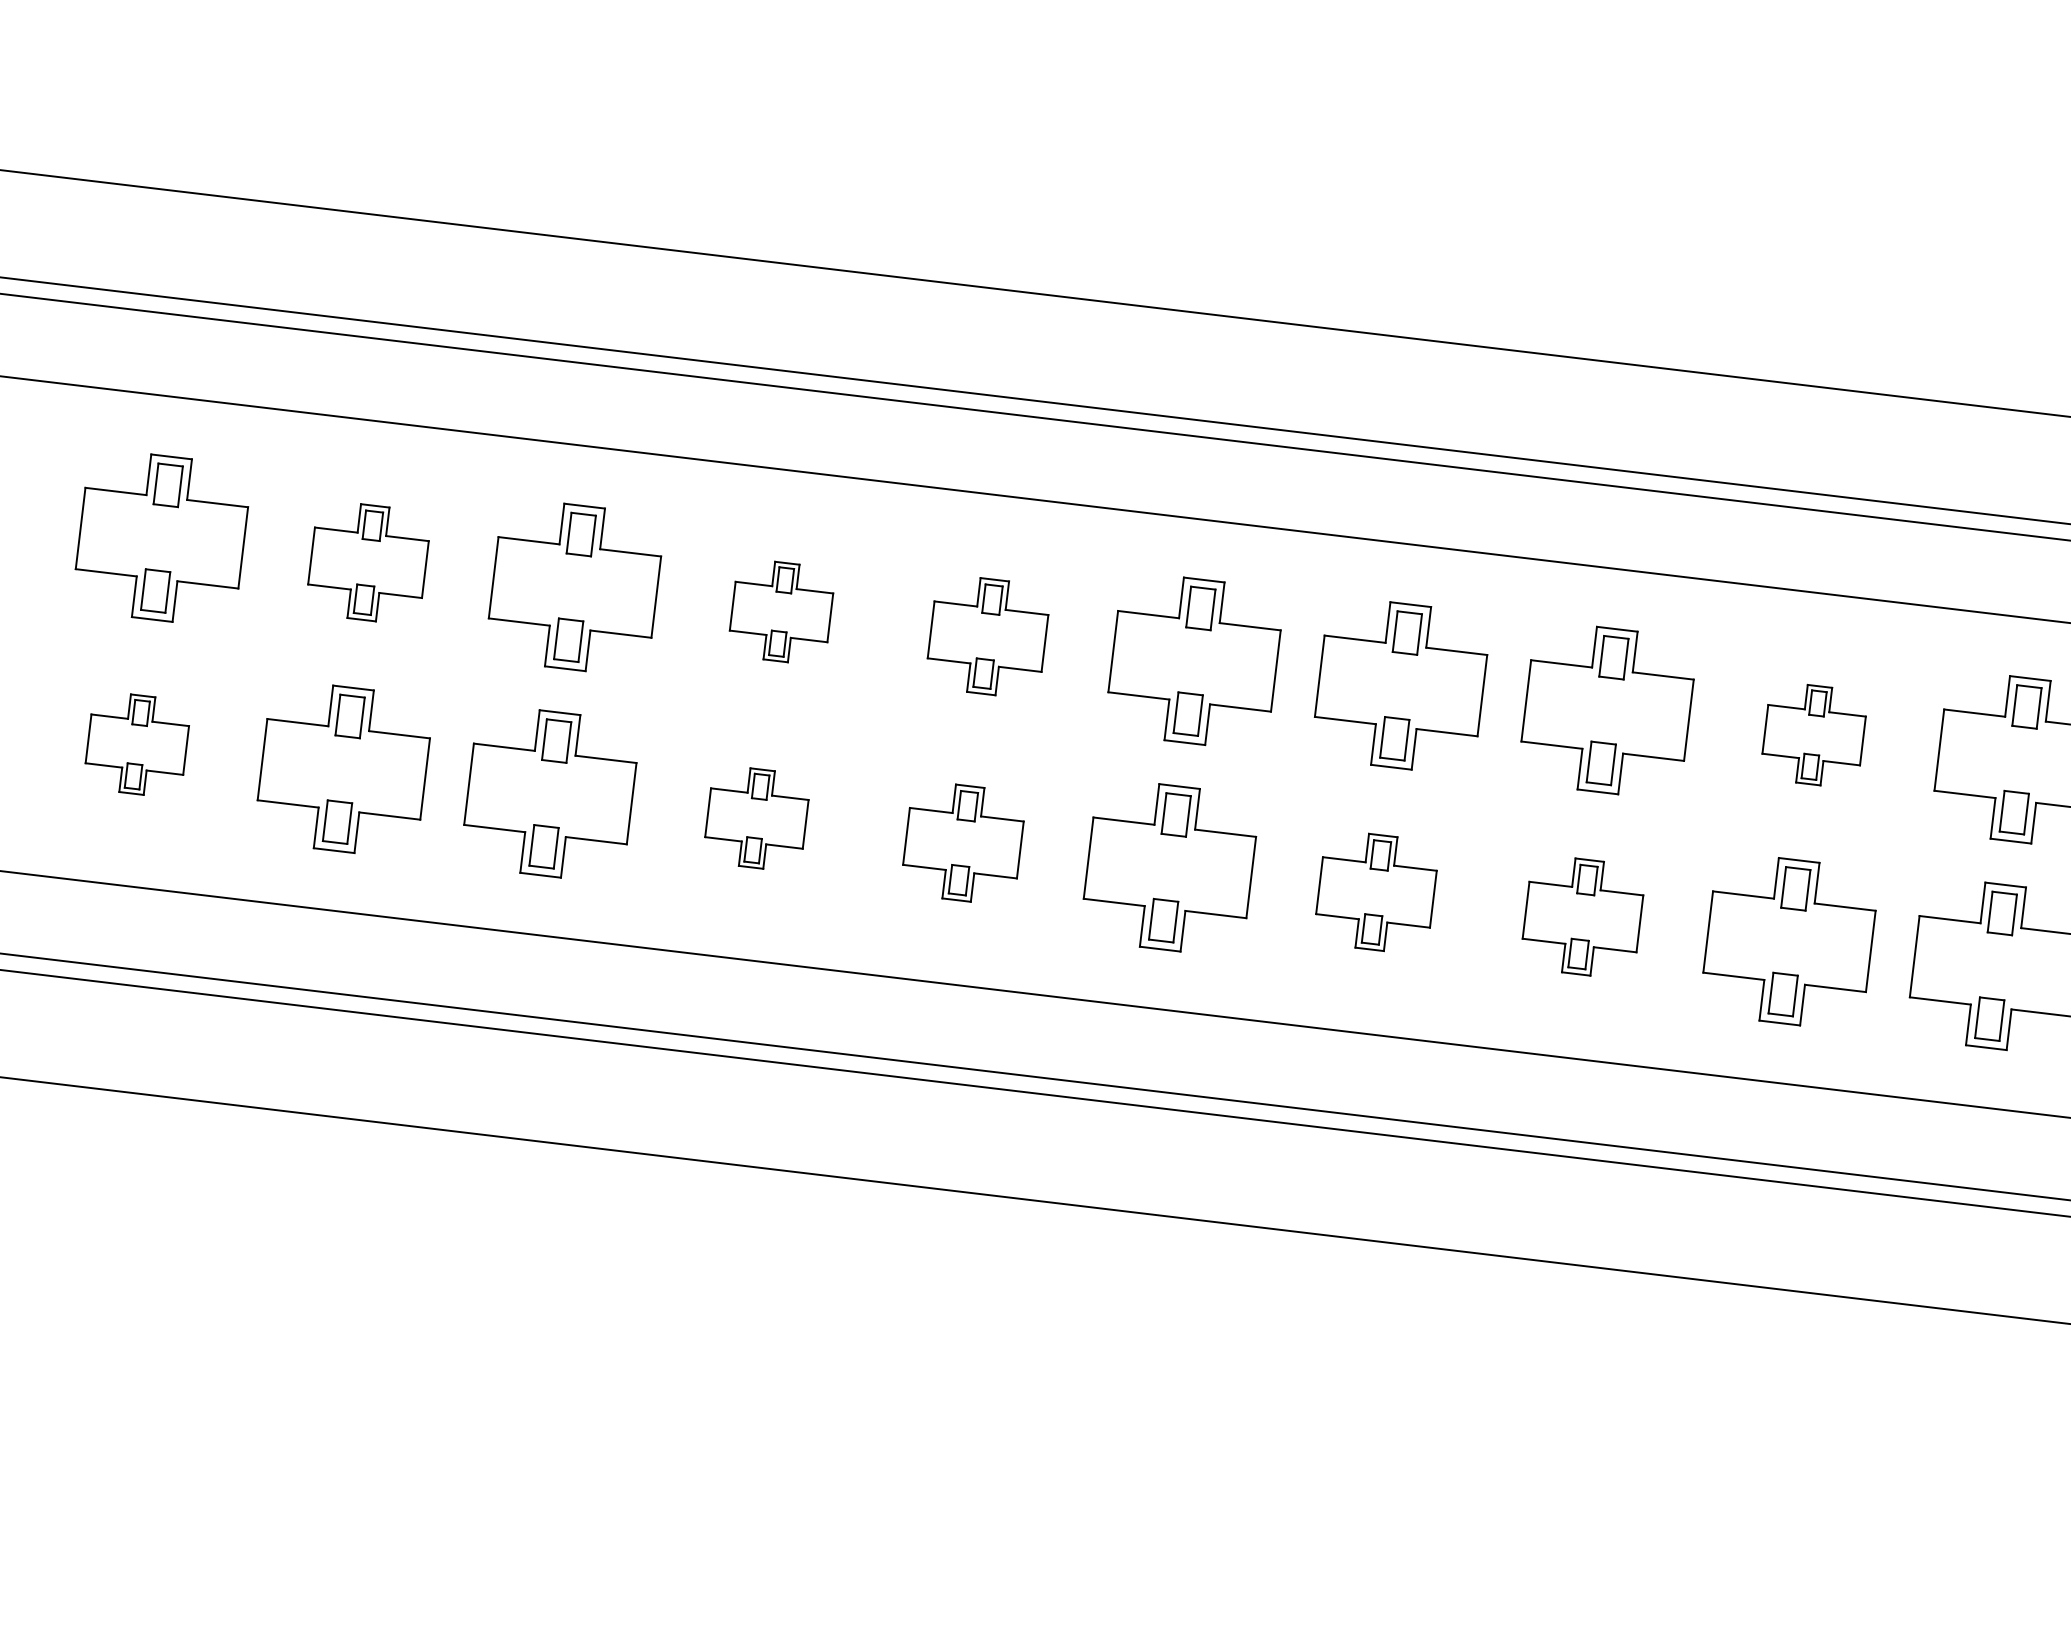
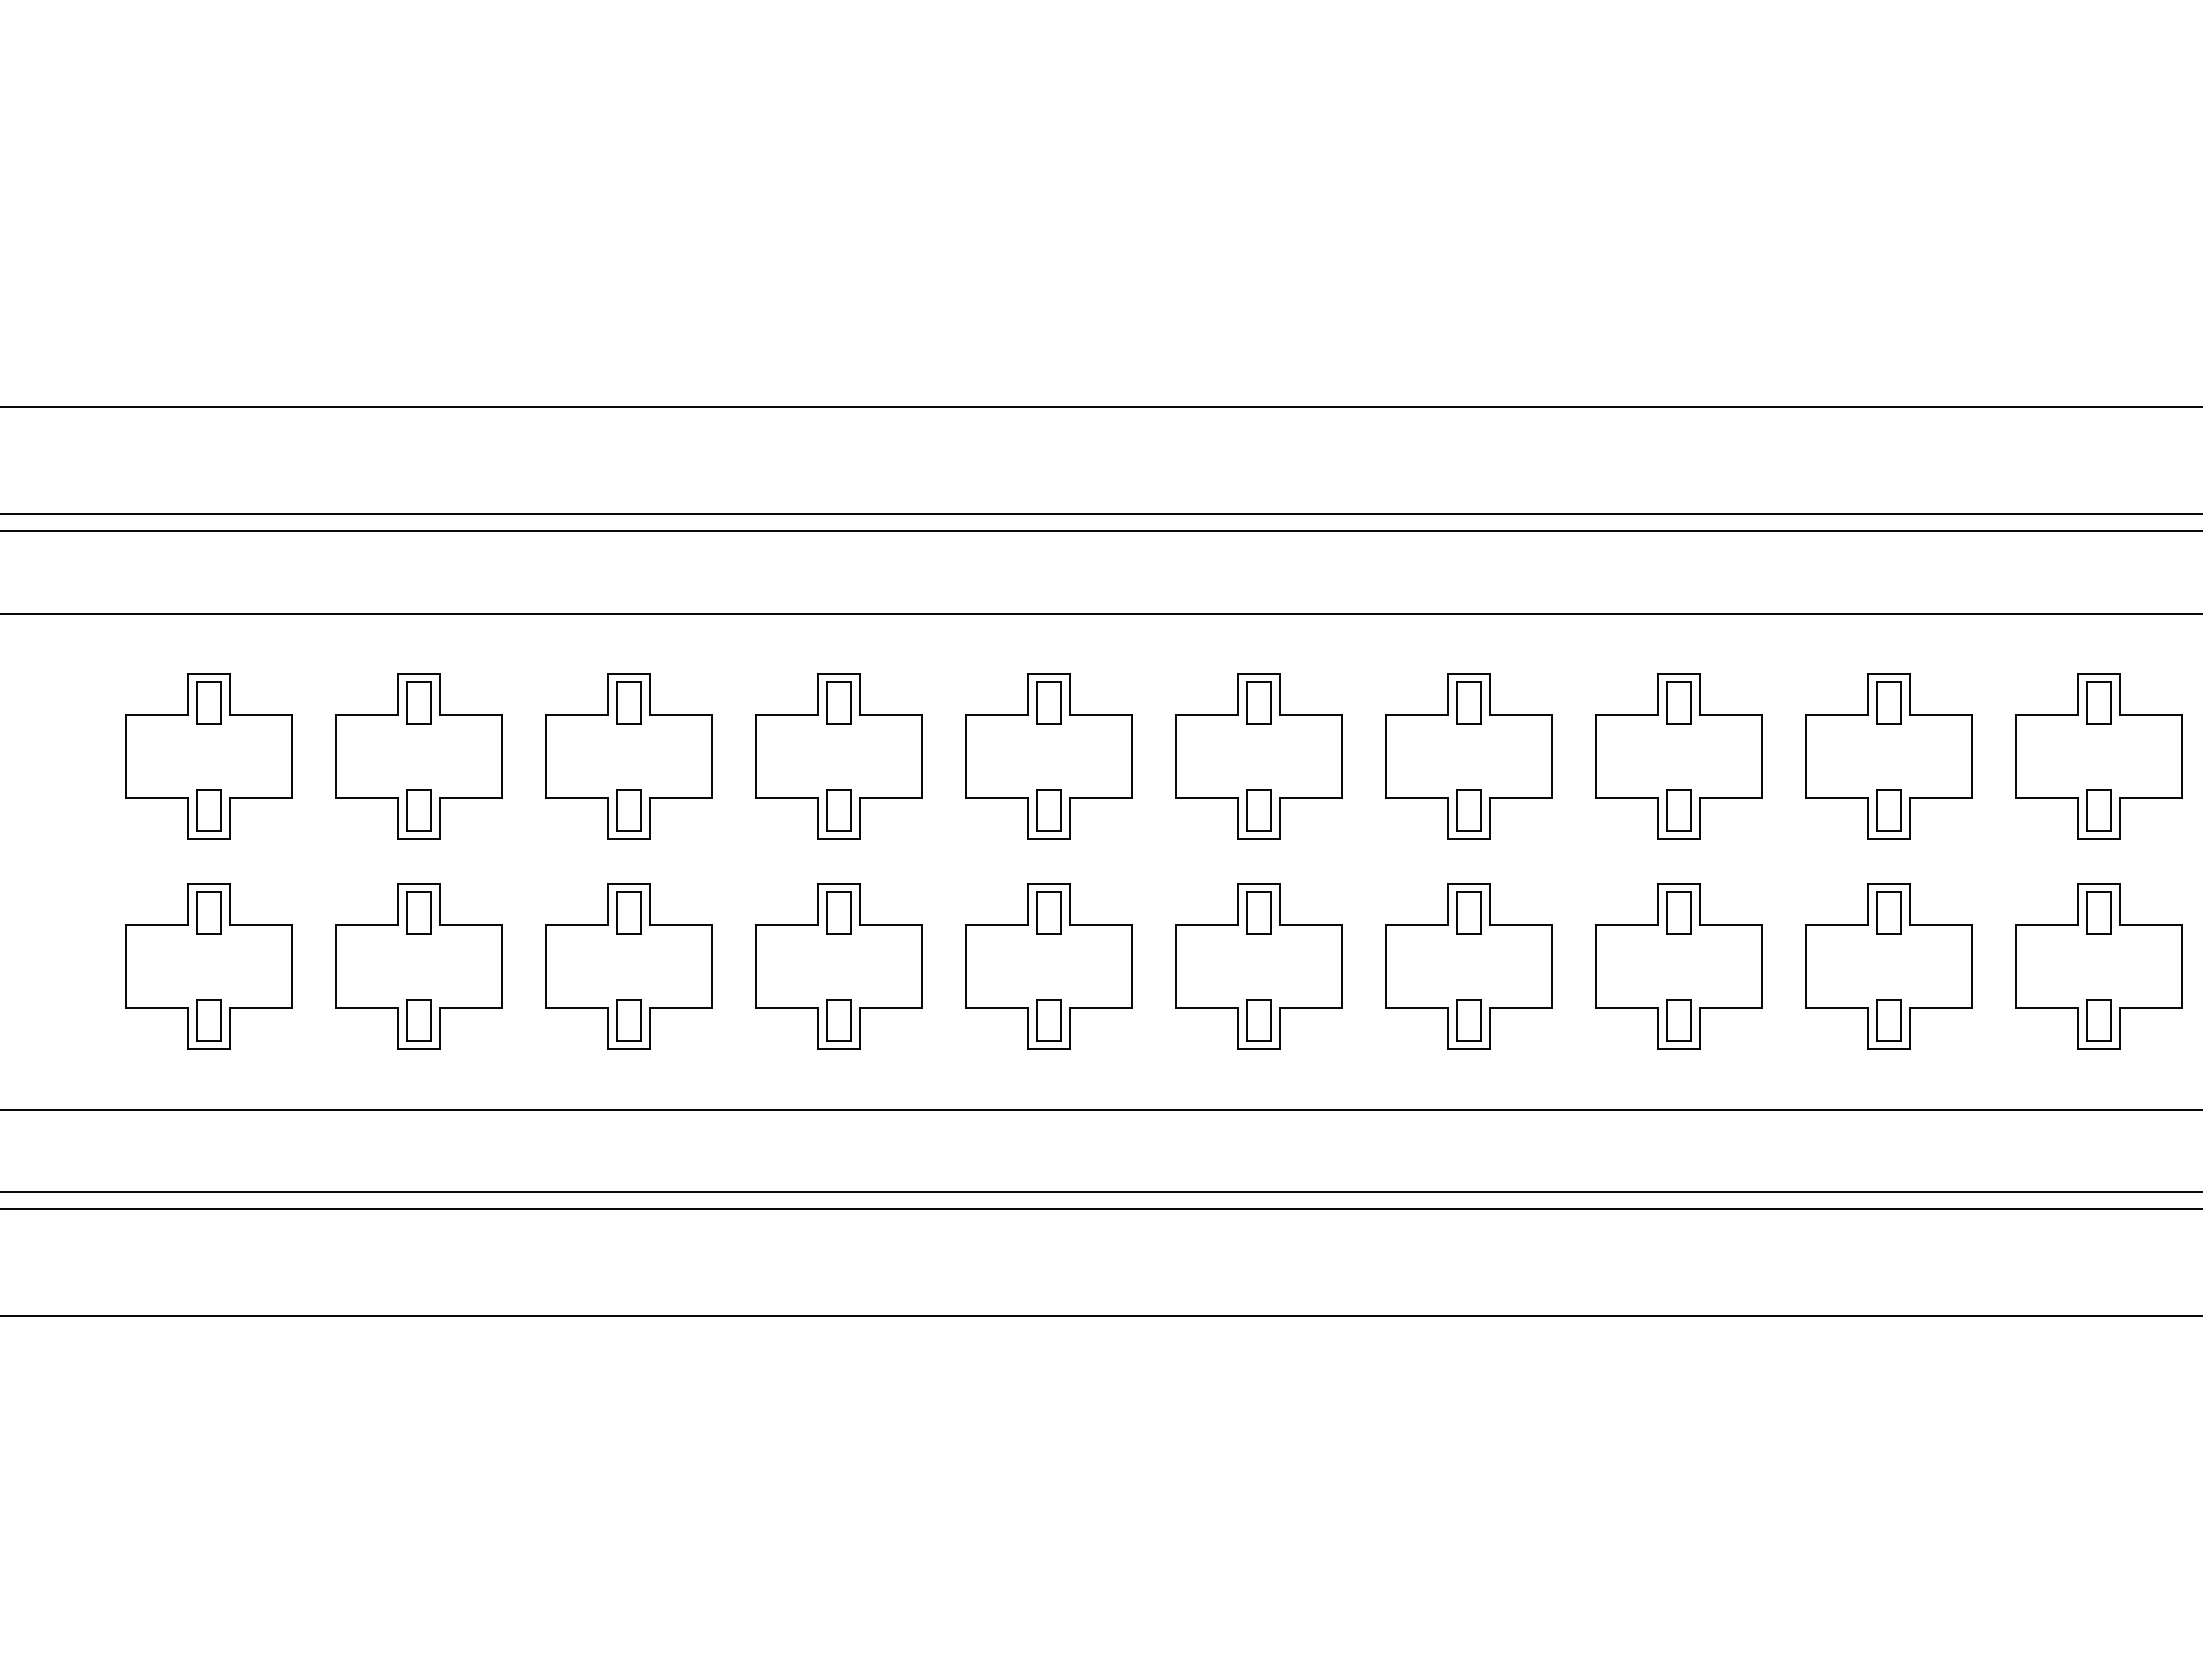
part: (368, 562) -> (418, 756), size x1.43
part: (781, 611) -> (838, 756), size x1.67
part: (987, 636) -> (1048, 756), size x1.43
part: (1813, 735) -> (1888, 756), size x1.67
part: (136, 744) -> (208, 966), size x1.67
part: (756, 818) -> (838, 966), size x1.67
part: (962, 843) -> (1048, 966), size x1.43
part: (1376, 892) -> (1468, 966), size x1.43
part: (1582, 916) -> (1678, 966), size x1.43

